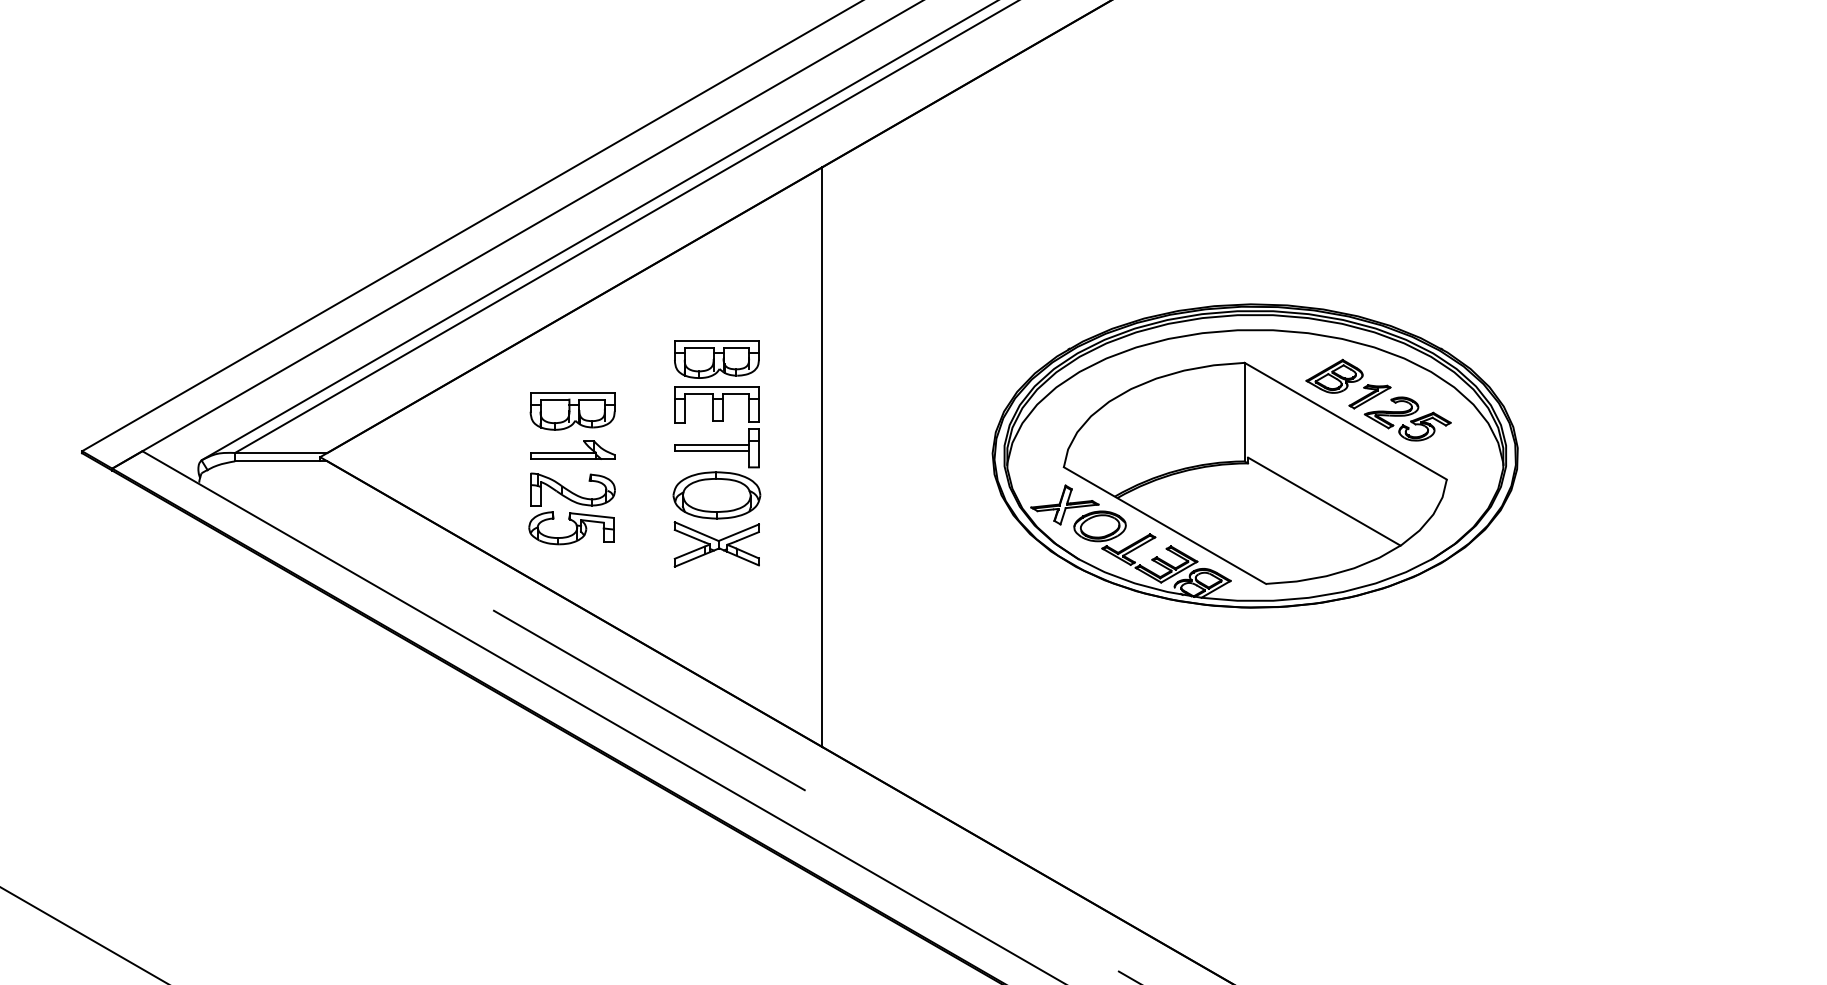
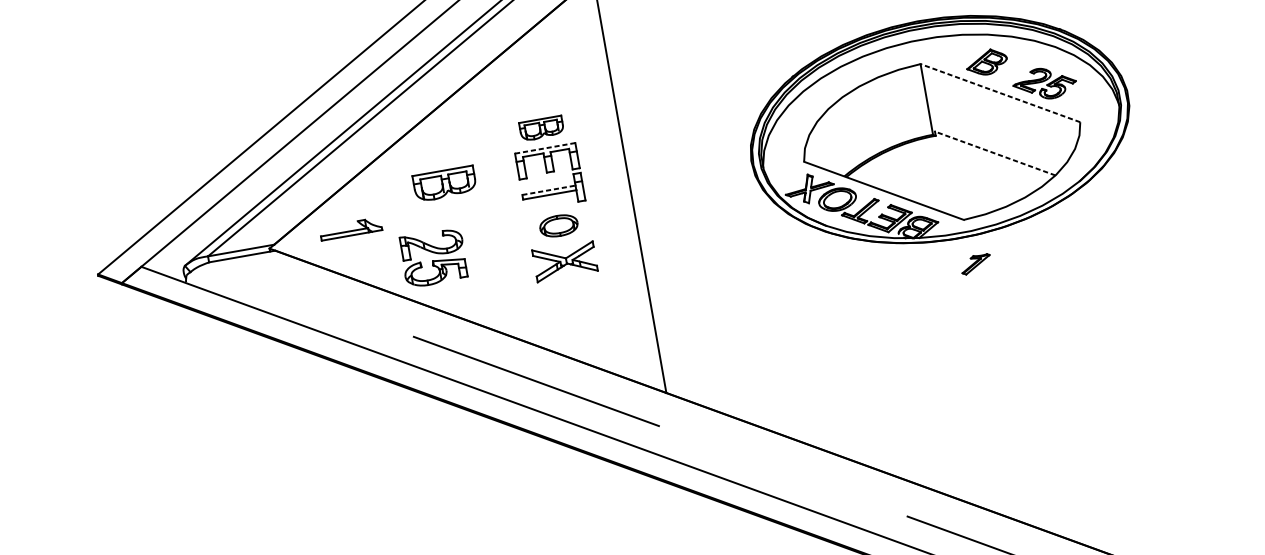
part: (716, 359) -> (541, 128), size x0.7
line: (717, 387) -> (545, 148), solid -> dashed
part: (1369, 396) -> (975, 264), moved
line: (1345, 421) -> (1000, 93), solid -> dashed
line: (712, 444) -> (549, 189), solid -> dashed
part: (572, 449) -> (350, 228), moved
part: (716, 495) -> (558, 225), size x0.6
line: (1323, 501) -> (994, 153), solid -> dashed
part: (571, 508) -> (433, 257), moved

